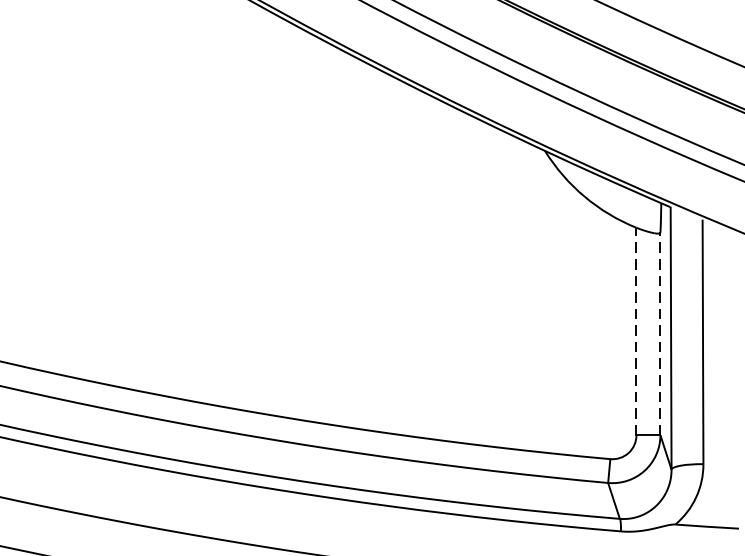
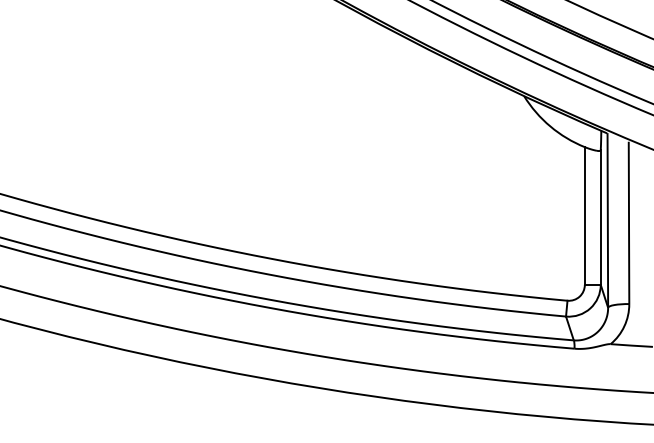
line: (635, 332) -> (584, 216), dashed -> solid
line: (660, 333) -> (600, 217), dashed -> solid

